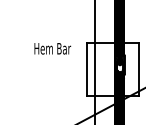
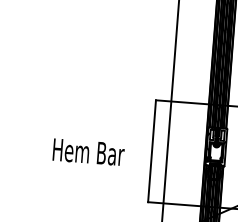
text: (52, 48) -> (88, 151), moved

